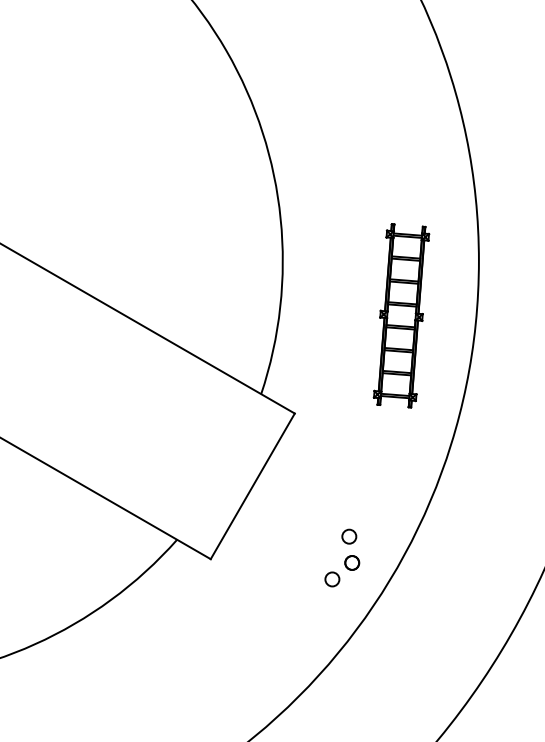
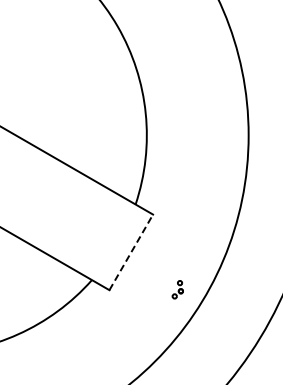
part: (401, 315) -> (208, 163), removed
line: (253, 486) -> (131, 252), solid -> dashed
part: (341, 557) -> (177, 289), size x0.6

